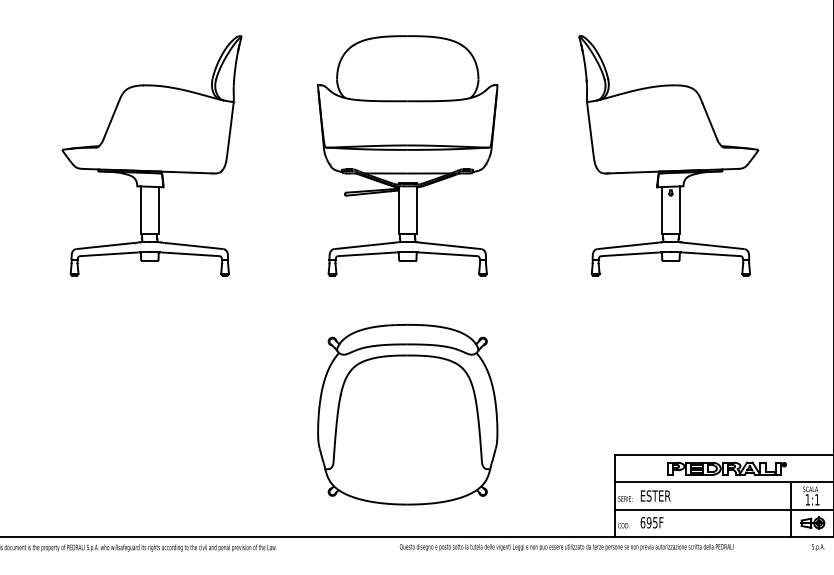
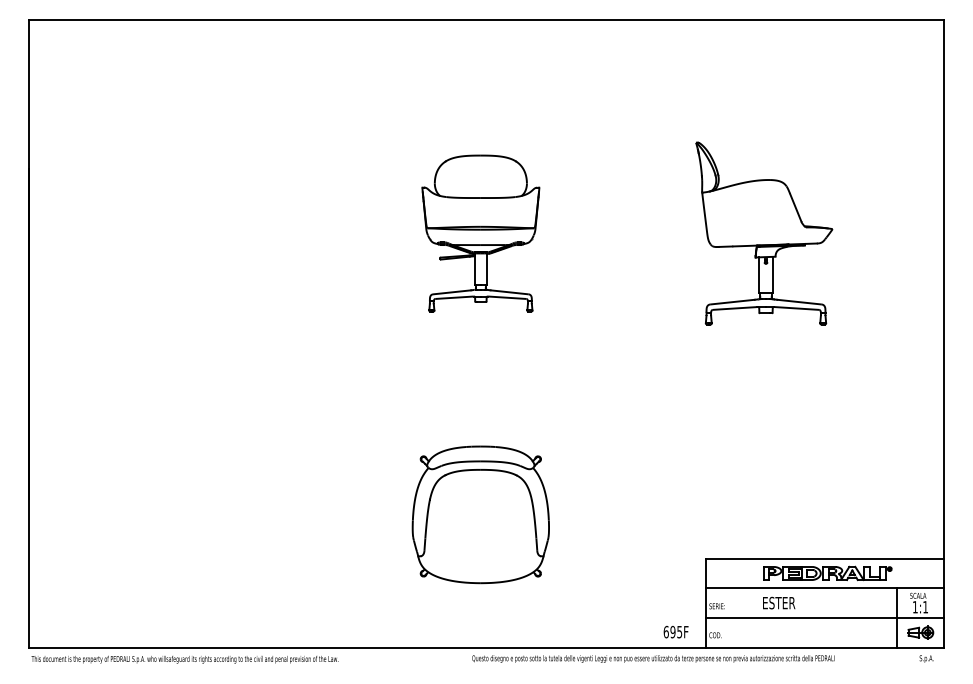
part: (151, 155) -> (202, 233), removed
part: (407, 155) -> (480, 233), size x0.6
part: (668, 155) -> (764, 233), size x0.7
part: (407, 414) -> (480, 514), size x0.7
text: (656, 495) -> (779, 602), moved
text: (651, 523) -> (675, 632), moved

